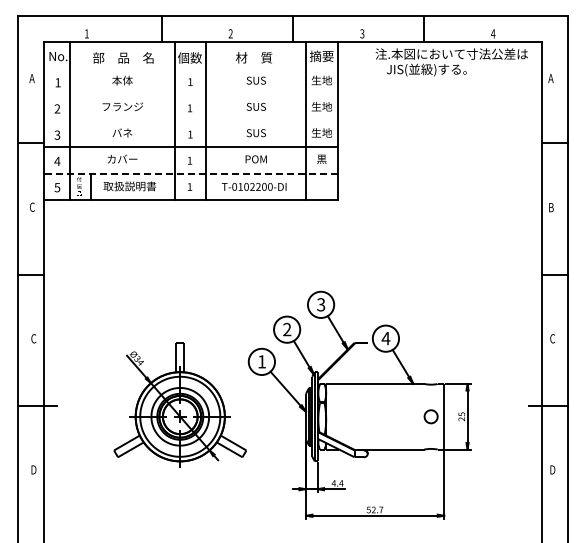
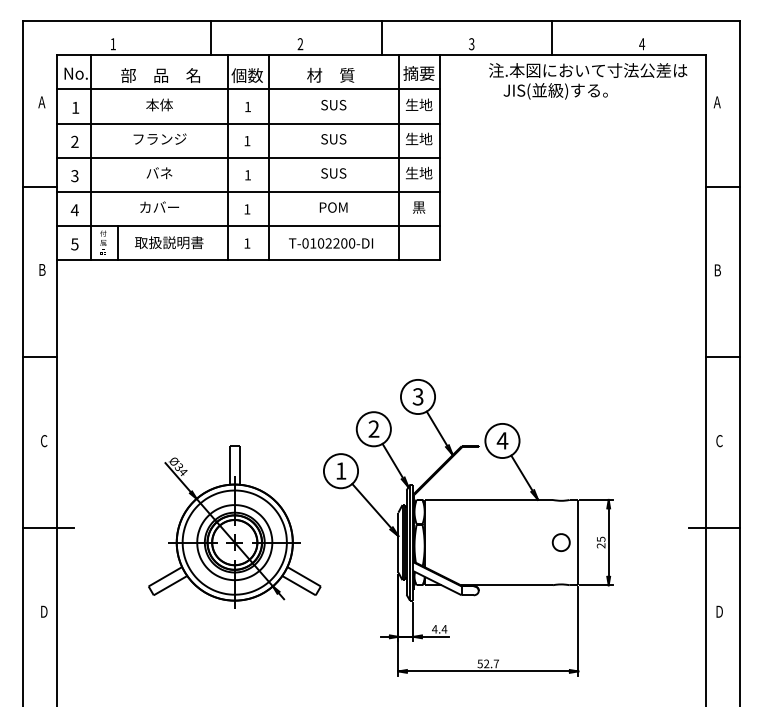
line: (190, 68) -> (248, 89), added
line: (190, 94) -> (248, 123), added
line: (190, 121) -> (248, 158), added
line: (190, 173) -> (248, 225), dashed -> solid
text: (32, 206) -> (42, 268), C -> B

